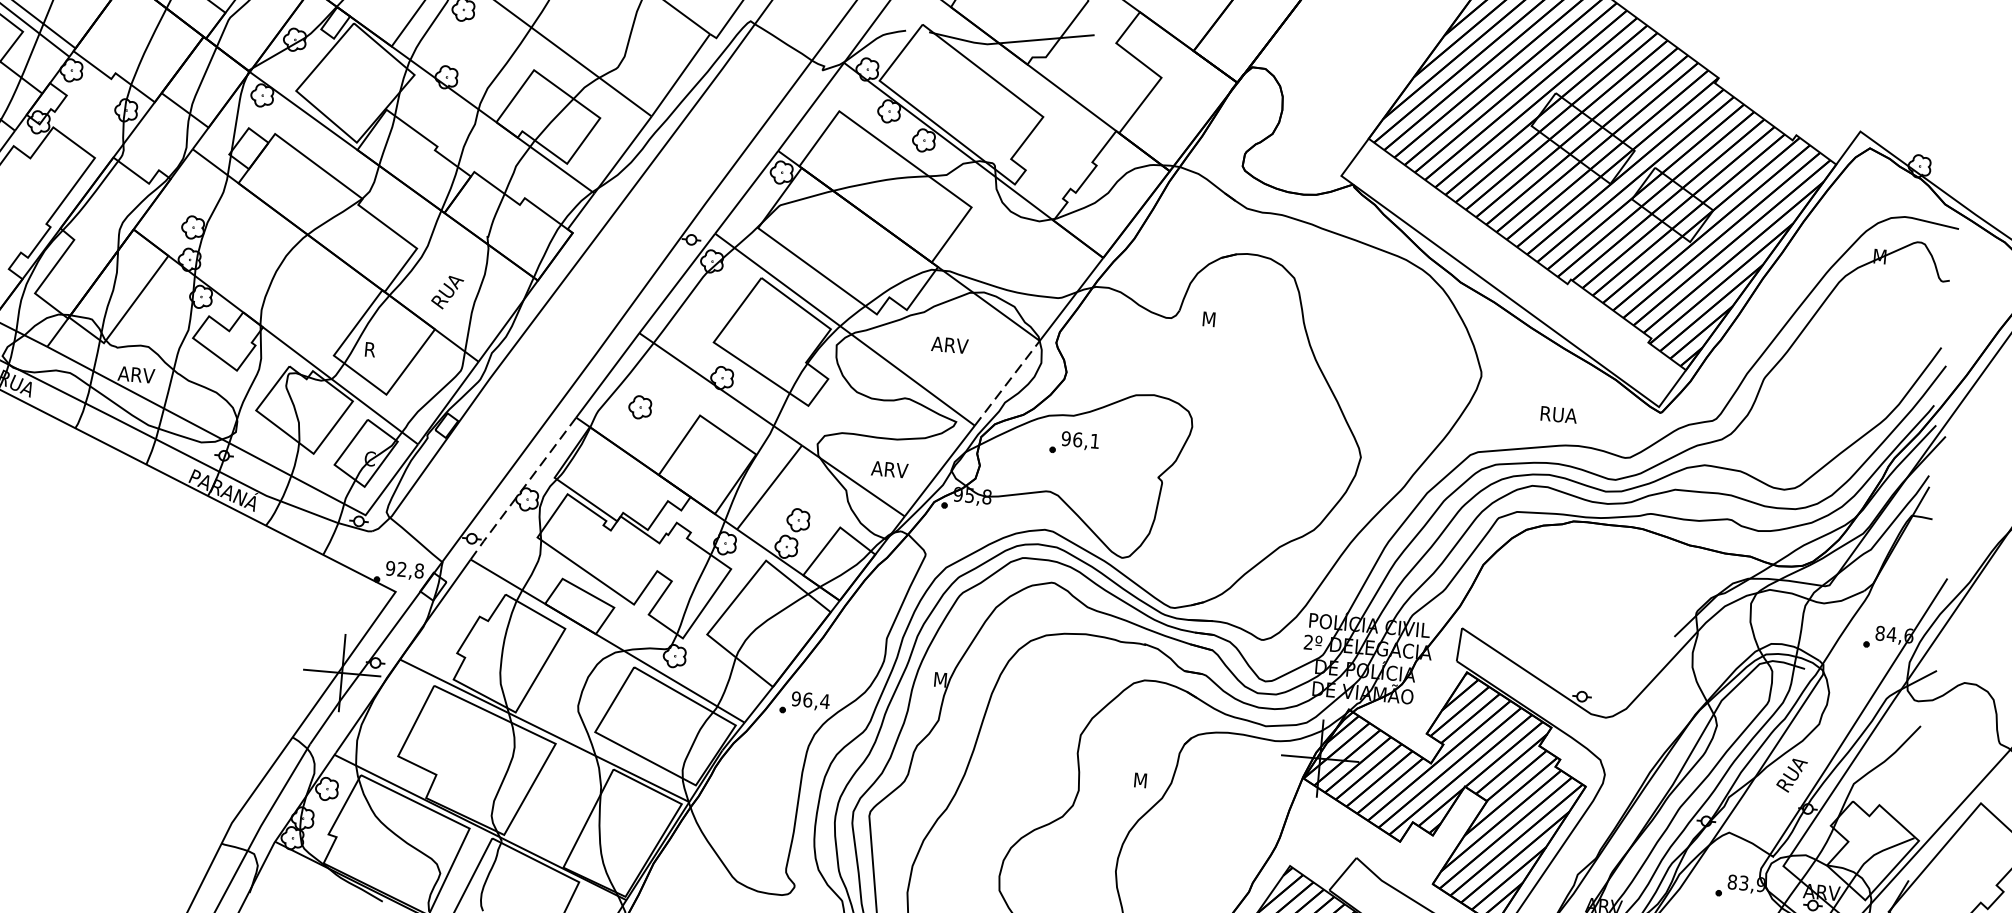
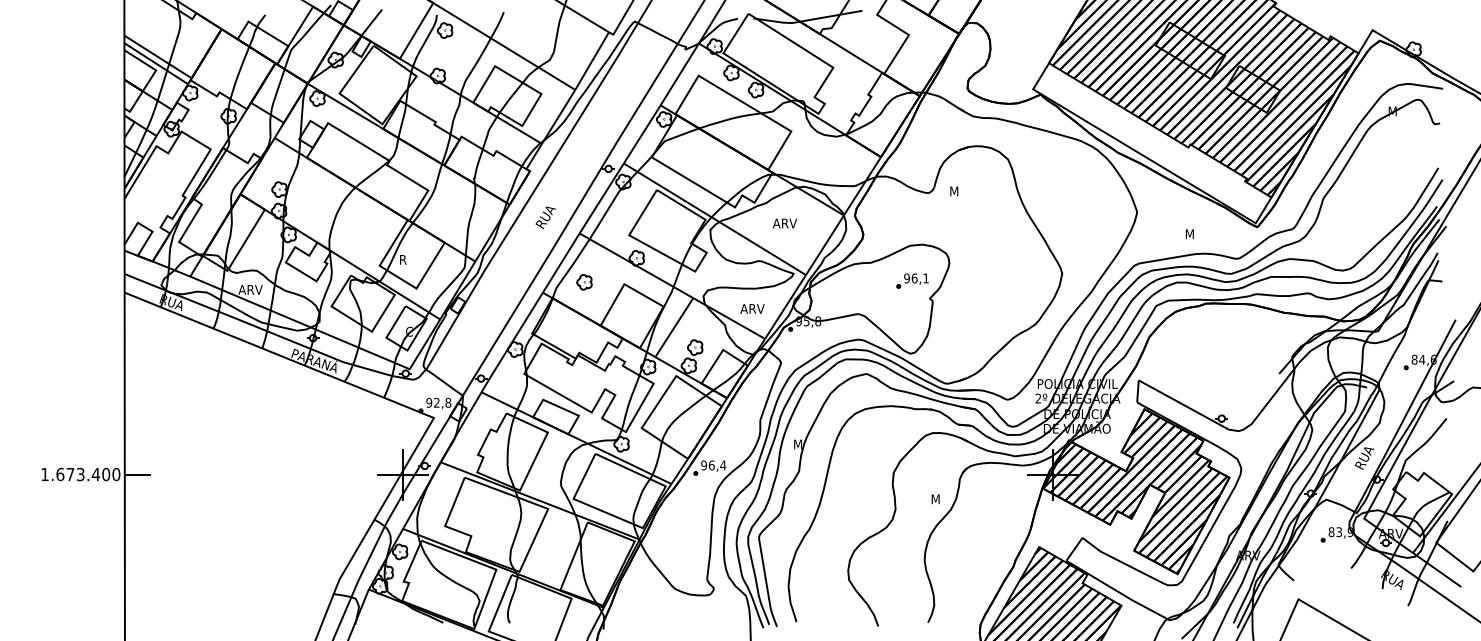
text: (446, 292) -> (545, 217), moved
line: (1008, 382) -> (825, 244), dashed -> solid
text: (1559, 415) -> (1190, 234), RUA -> M
part: (1074, 442) -> (912, 280), moved
line: (522, 489) -> (511, 343), dashed -> solid

